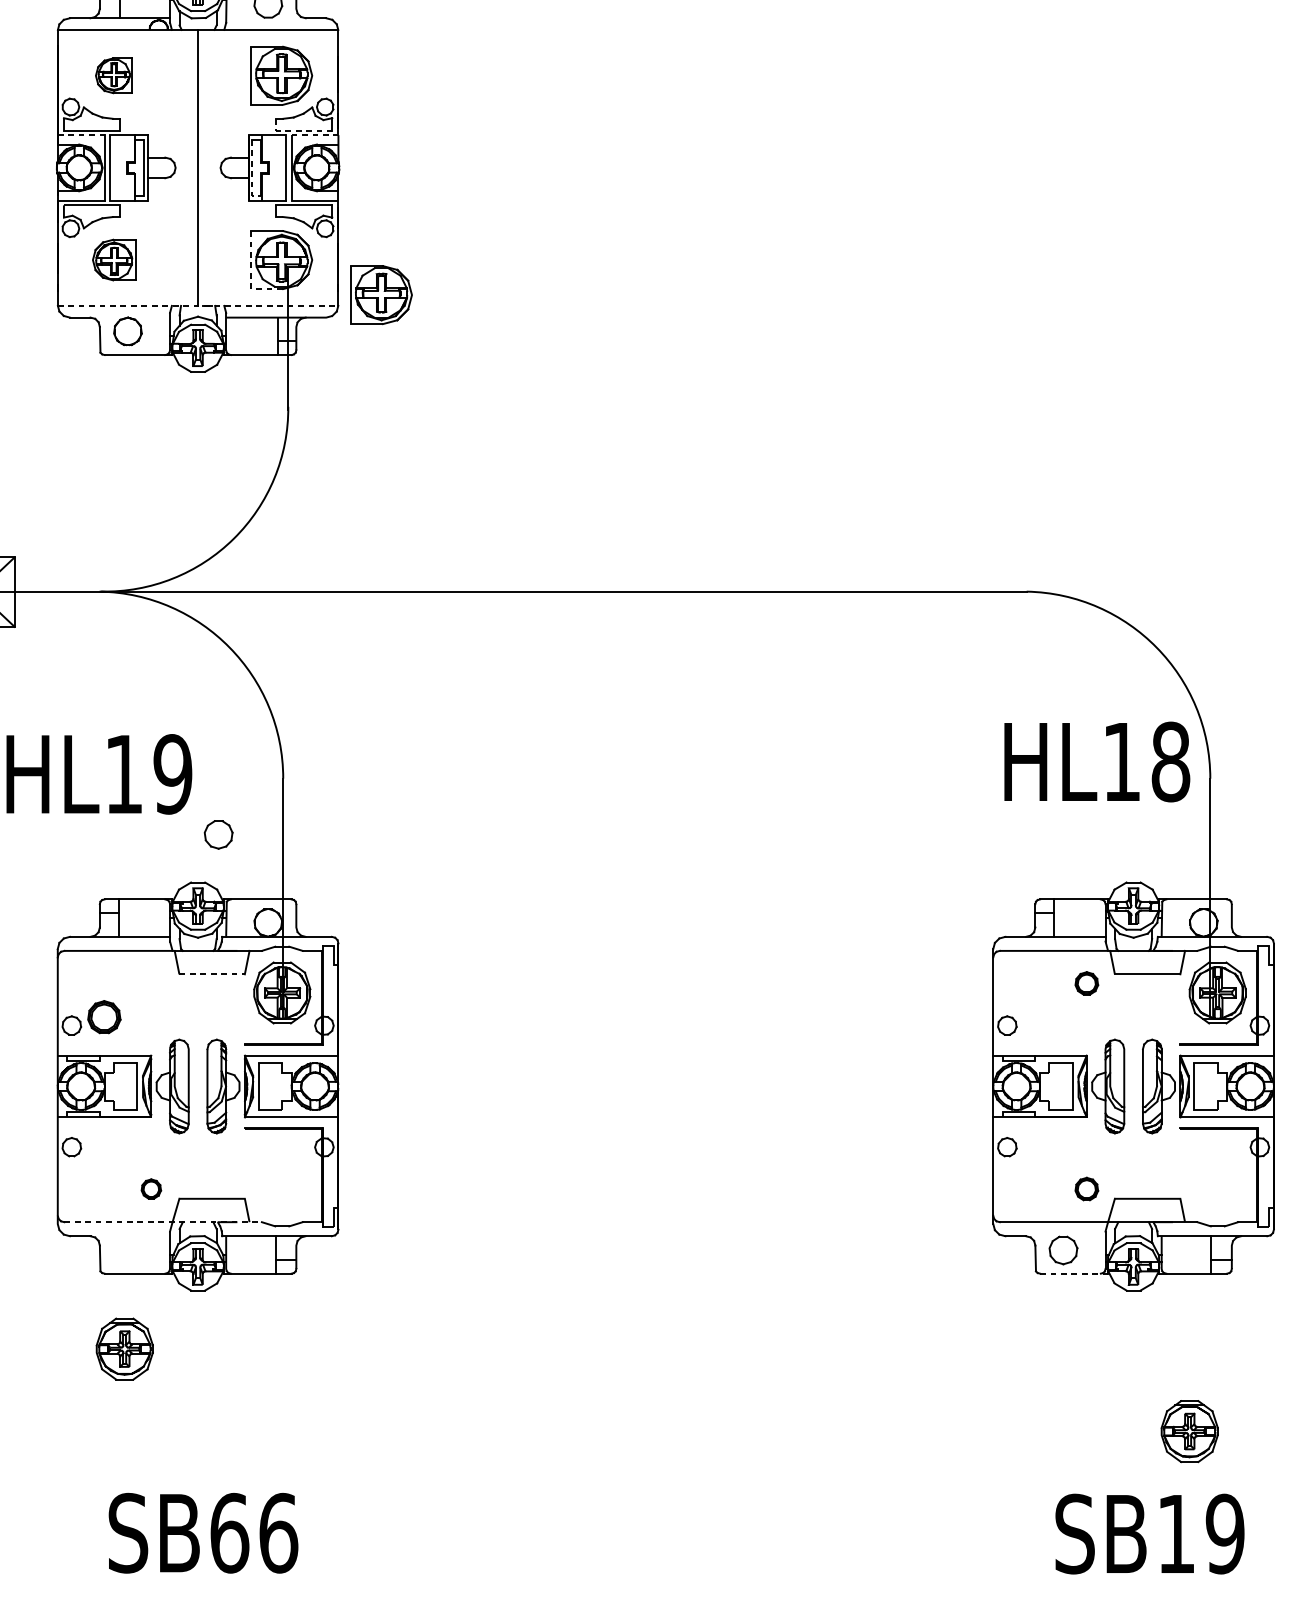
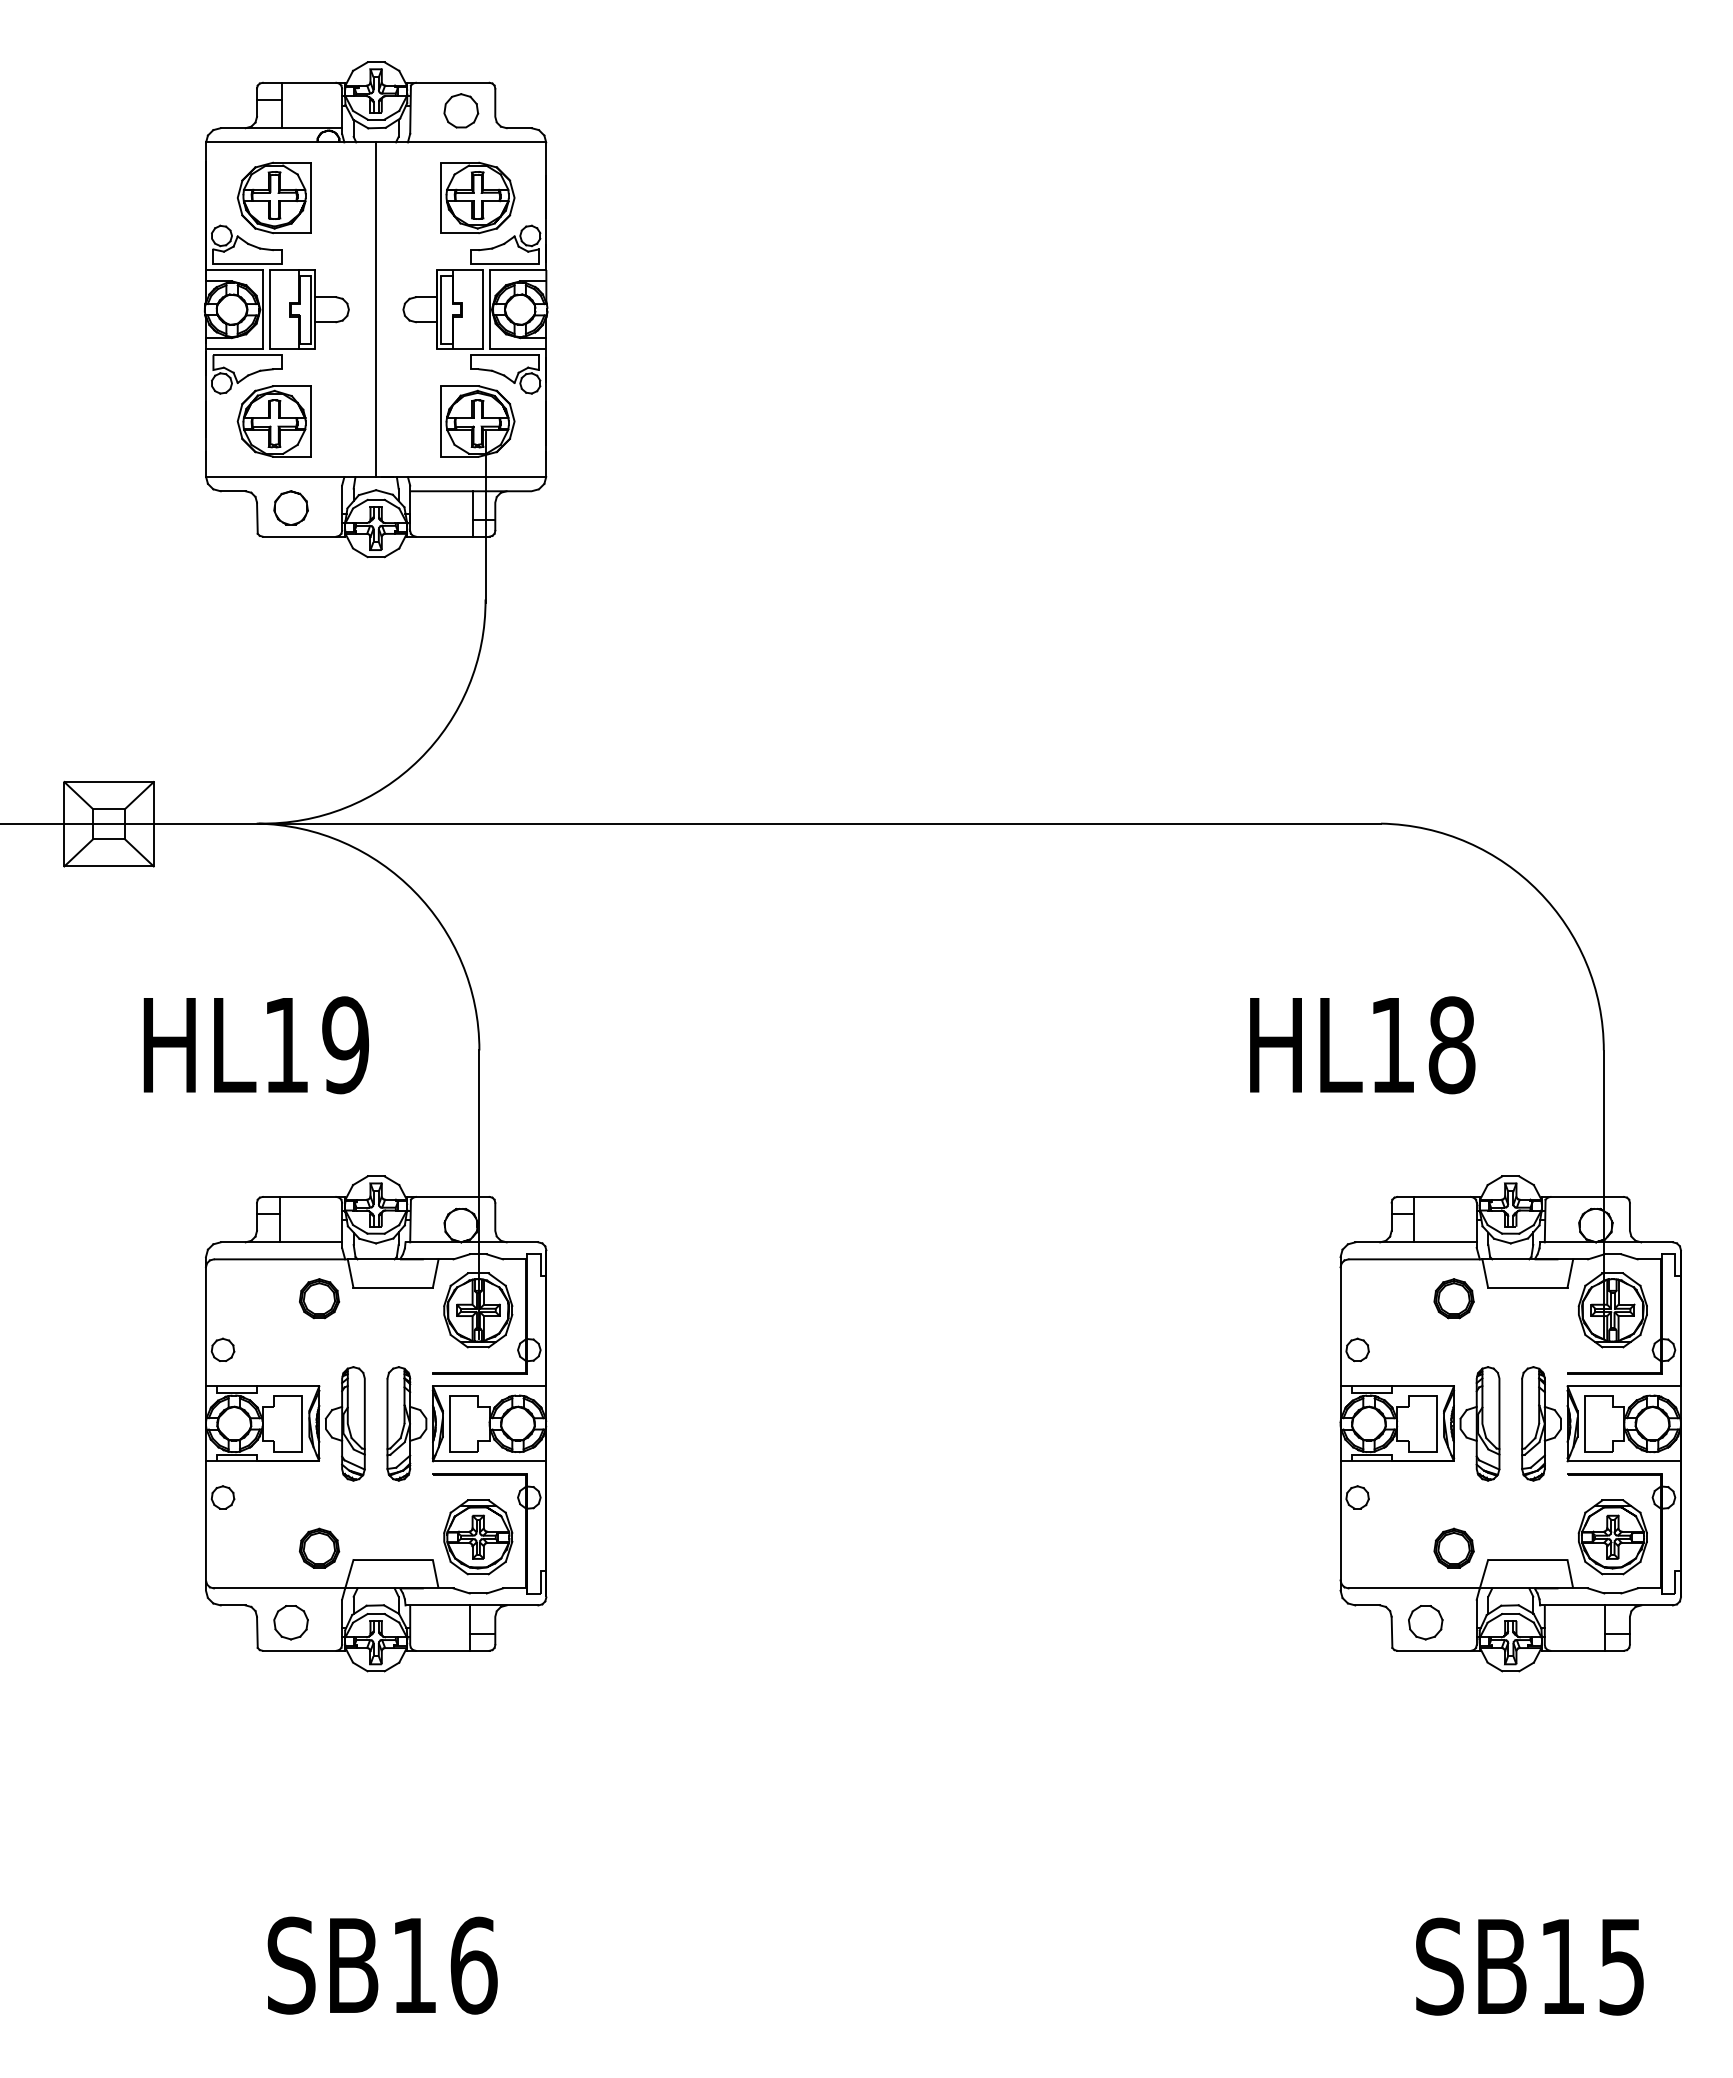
part: (113, 75) -> (273, 197), size x1.67
line: (298, 130) -> (497, 264), dashed -> solid
line: (81, 135) -> (234, 270), dashed -> solid
line: (315, 135) -> (518, 270), dashed -> solid
line: (251, 173) -> (441, 316), dashed -> solid
part: (113, 260) -> (273, 421), size x1.43
line: (251, 276) -> (440, 441), dashed -> solid
part: (381, 294) -> (598, 463), removed
line: (198, 306) -> (376, 477), dashed -> solid
text: (1097, 762) -> (1362, 1045), moved
part: (218, 834) -> (290, 1622), moved
line: (212, 974) -> (393, 1287), dashed -> solid
part: (1086, 983) -> (1453, 1298), size x1.43
part: (104, 1016) -> (319, 1298), moved
part: (151, 1188) -> (319, 1547), size x1.67
part: (1086, 1188) -> (1453, 1547), size x1.43
line: (162, 1222) -> (333, 1588), dashed -> solid
line: (1074, 1273) -> (1438, 1650), dashed -> solid
part: (125, 1349) -> (478, 1537), moved
part: (1189, 1431) -> (1612, 1537), moved
text: (229, 1533) -> (414, 1965), SB66 -> SB16
text: (1224, 1533) -> (1621, 1966), SB19 -> SB15

